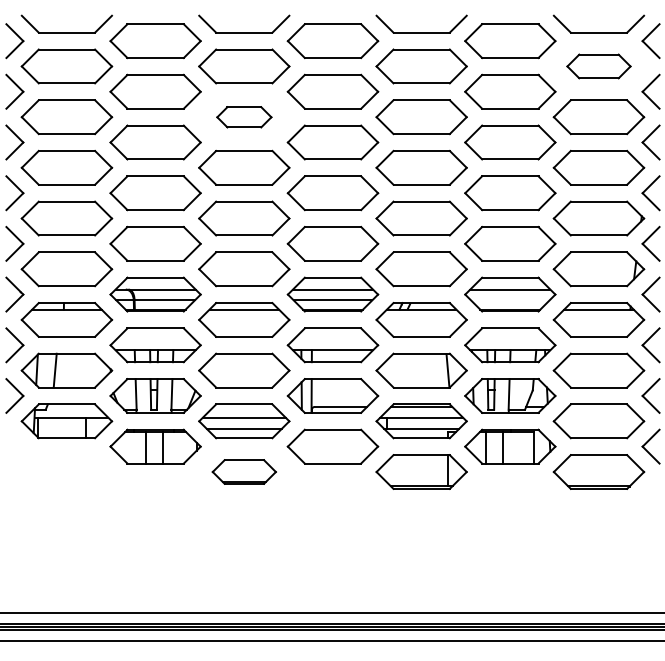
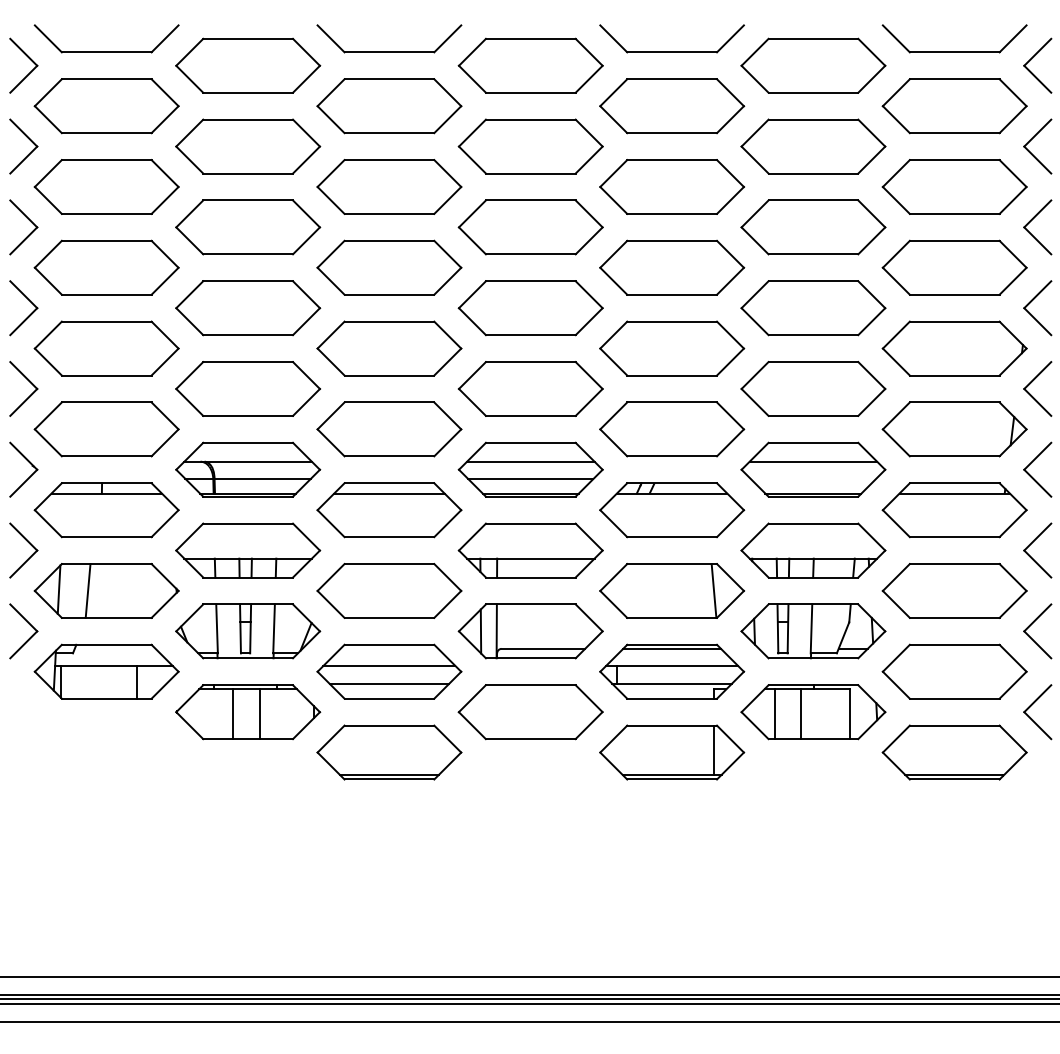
part: (598, 66) -> (953, 106), size x1.43
part: (244, 117) -> (389, 187), size x1.67
part: (244, 471) -> (389, 751), size x1.43

